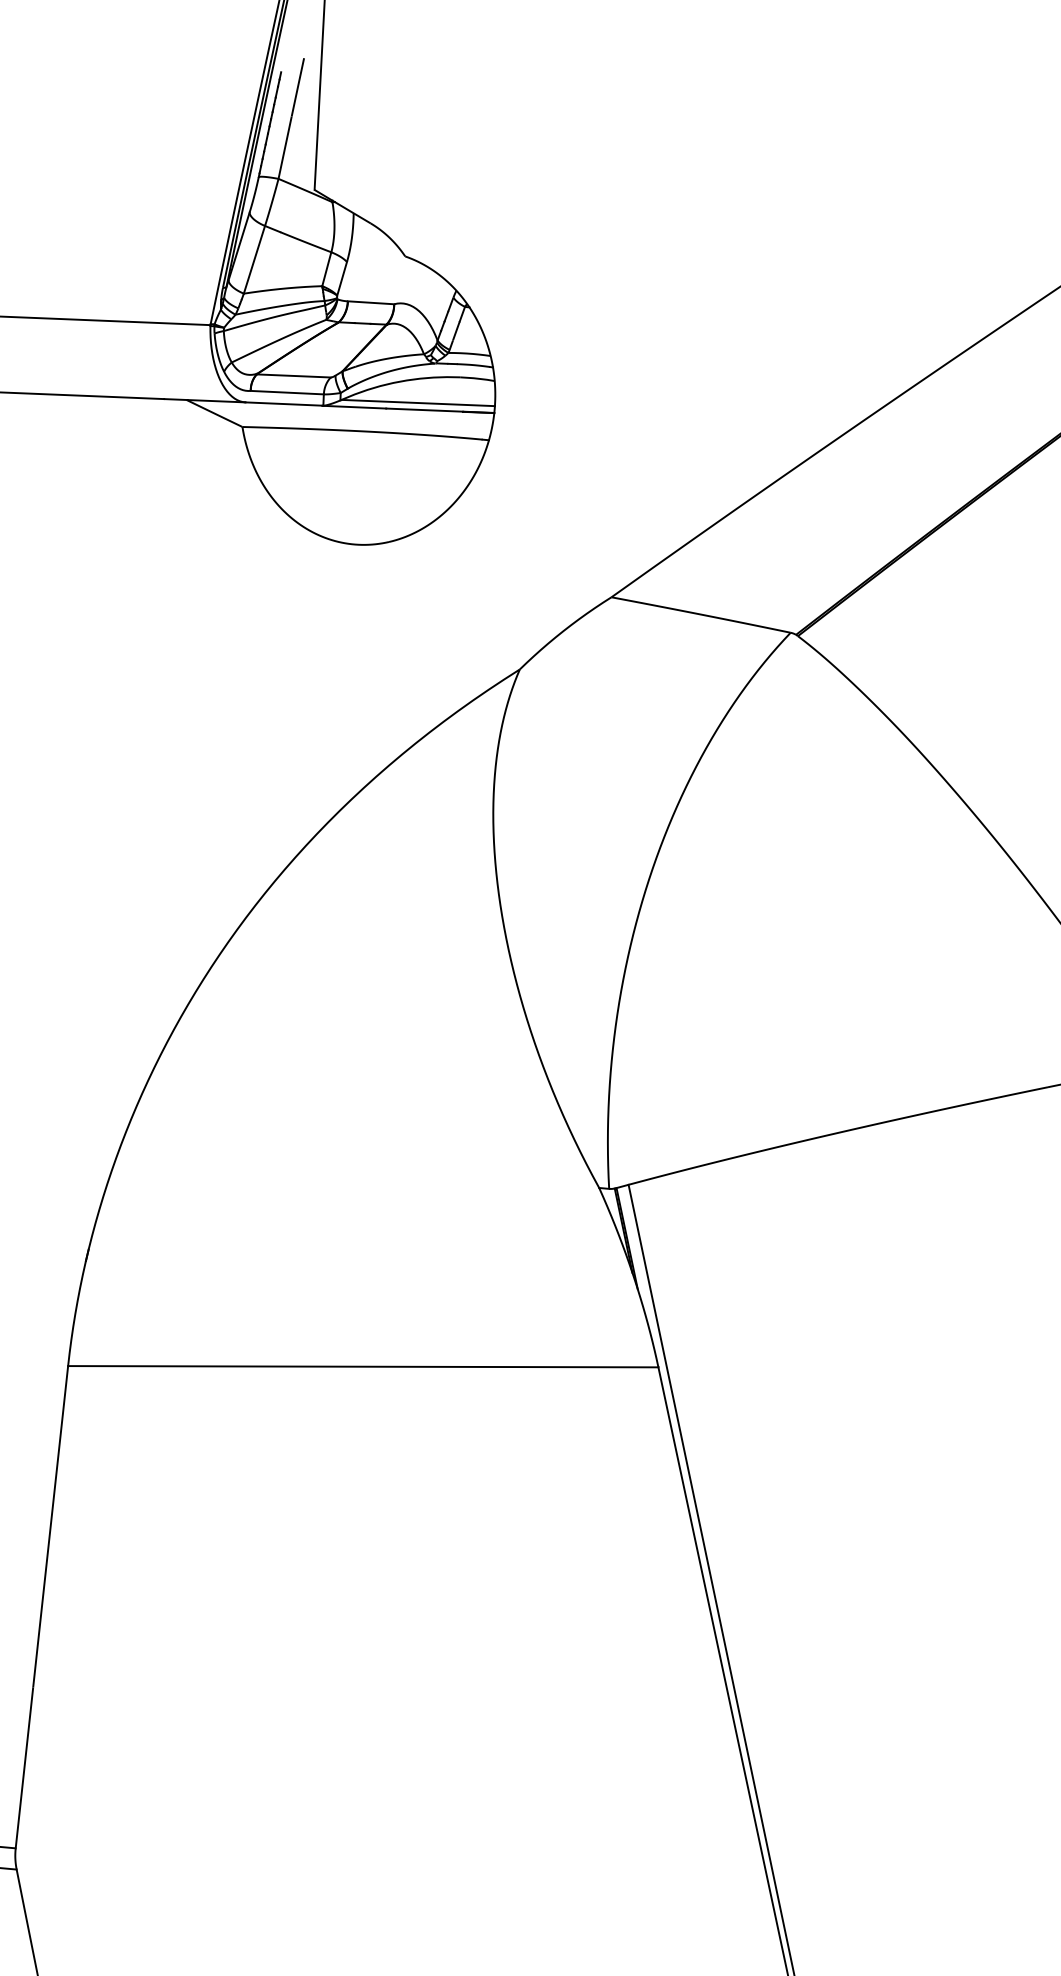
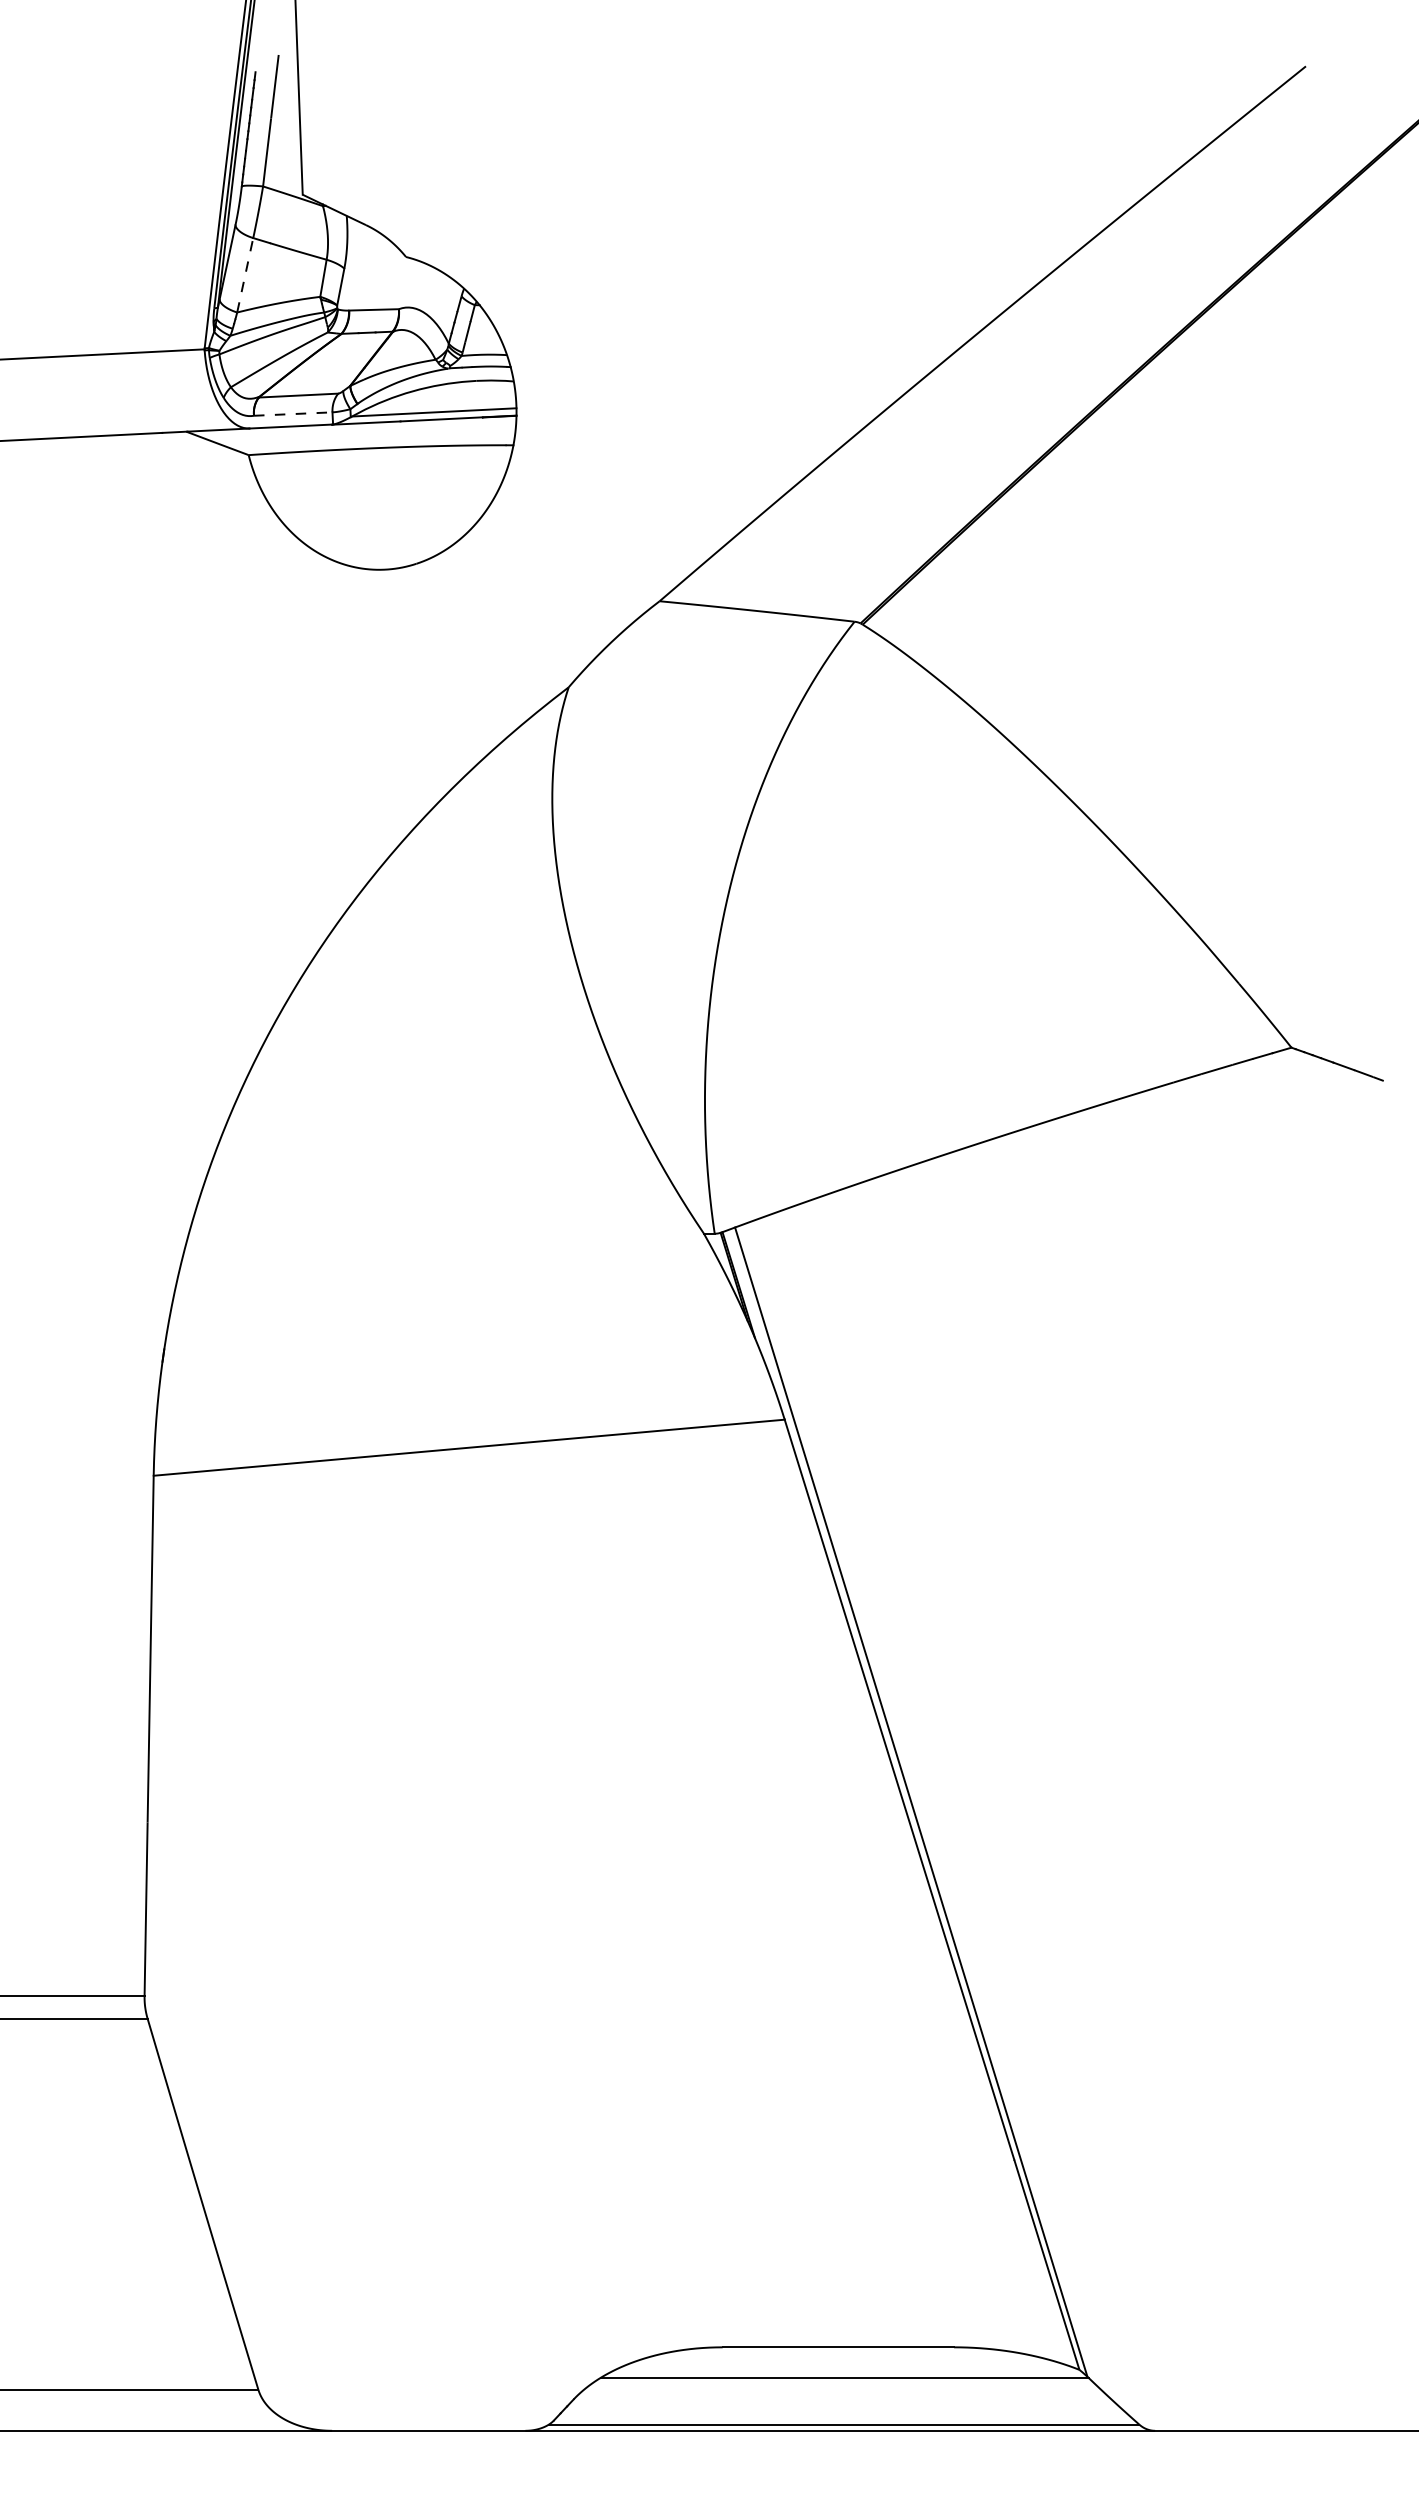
line: (254, 259) -> (245, 274), solid -> dashed
line: (287, 393) -> (293, 414), solid -> dashed

